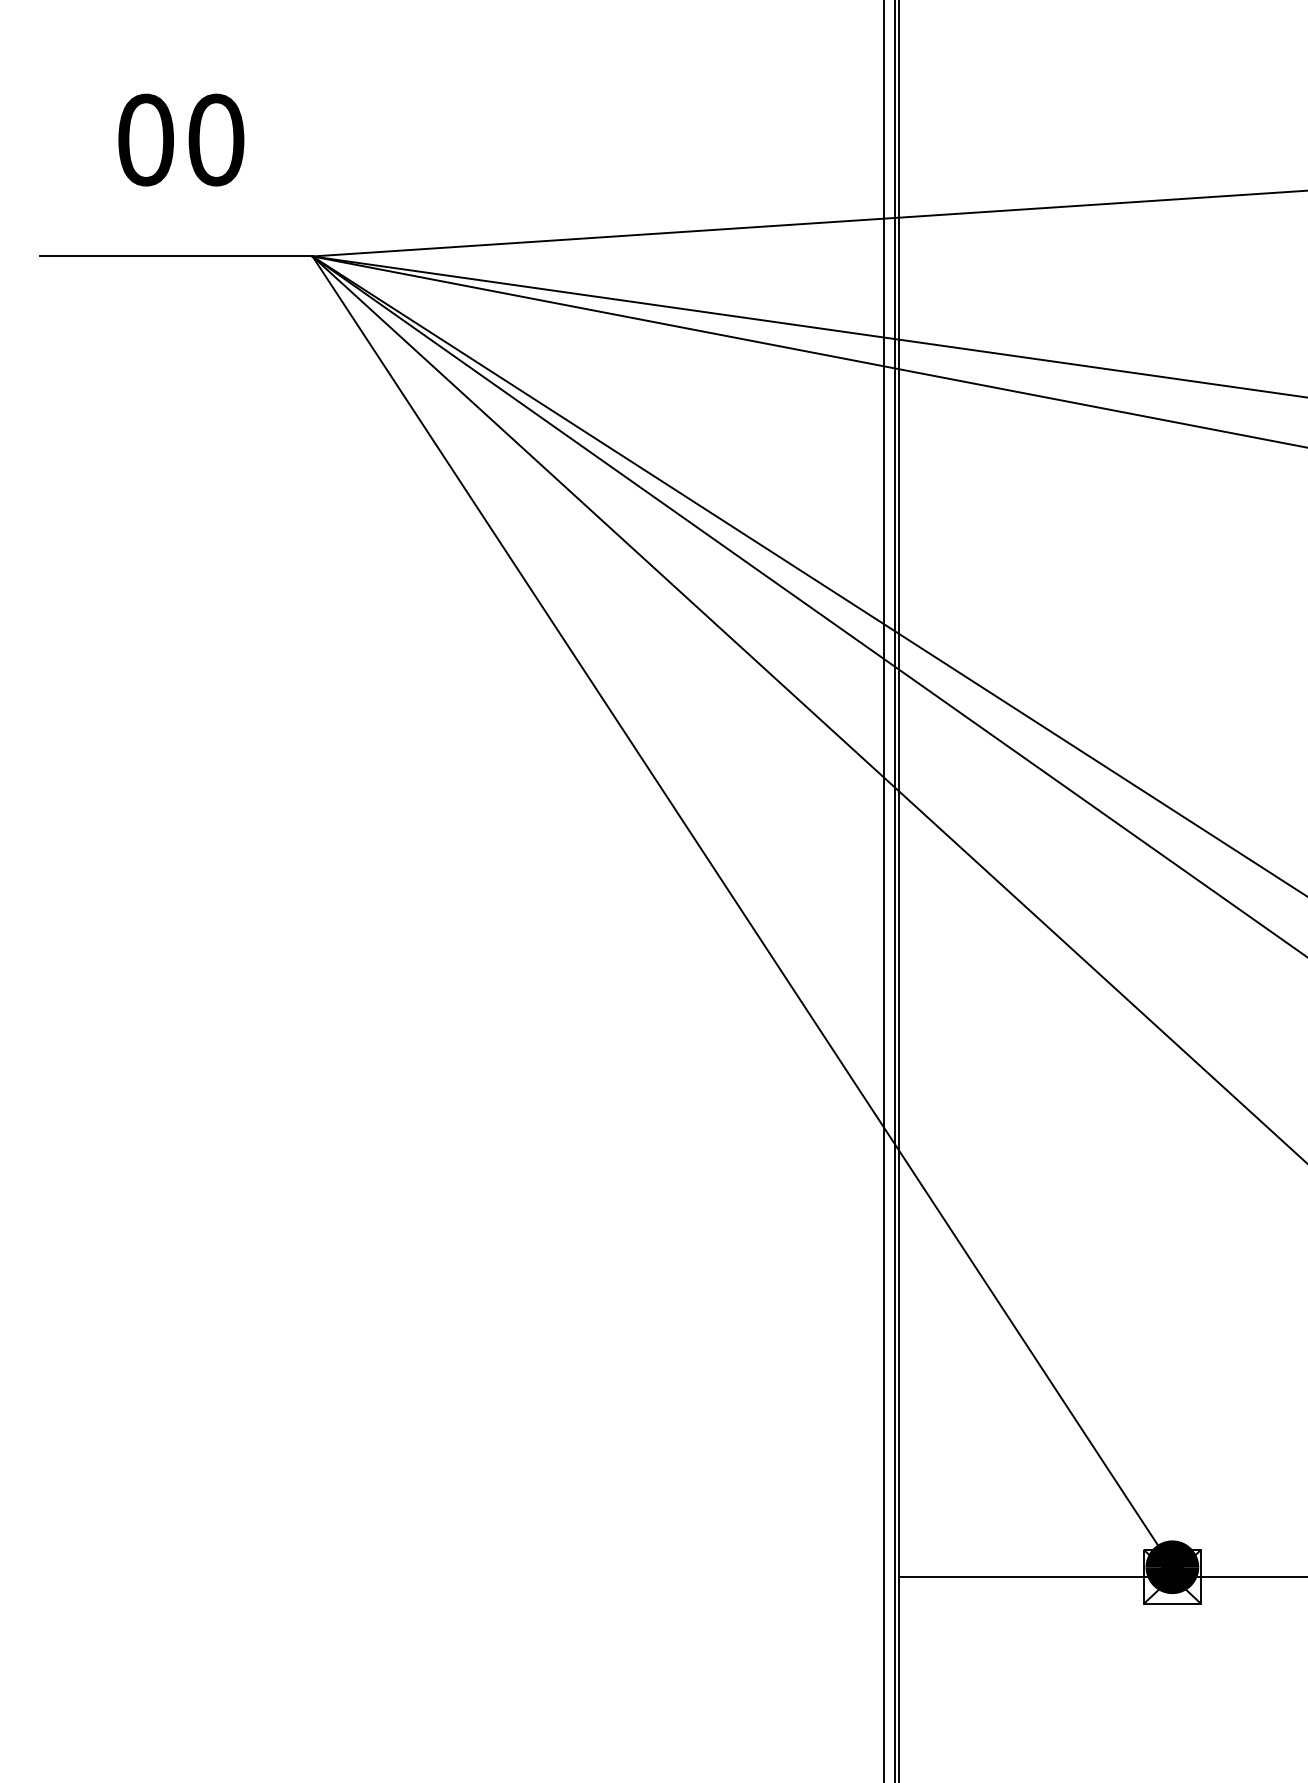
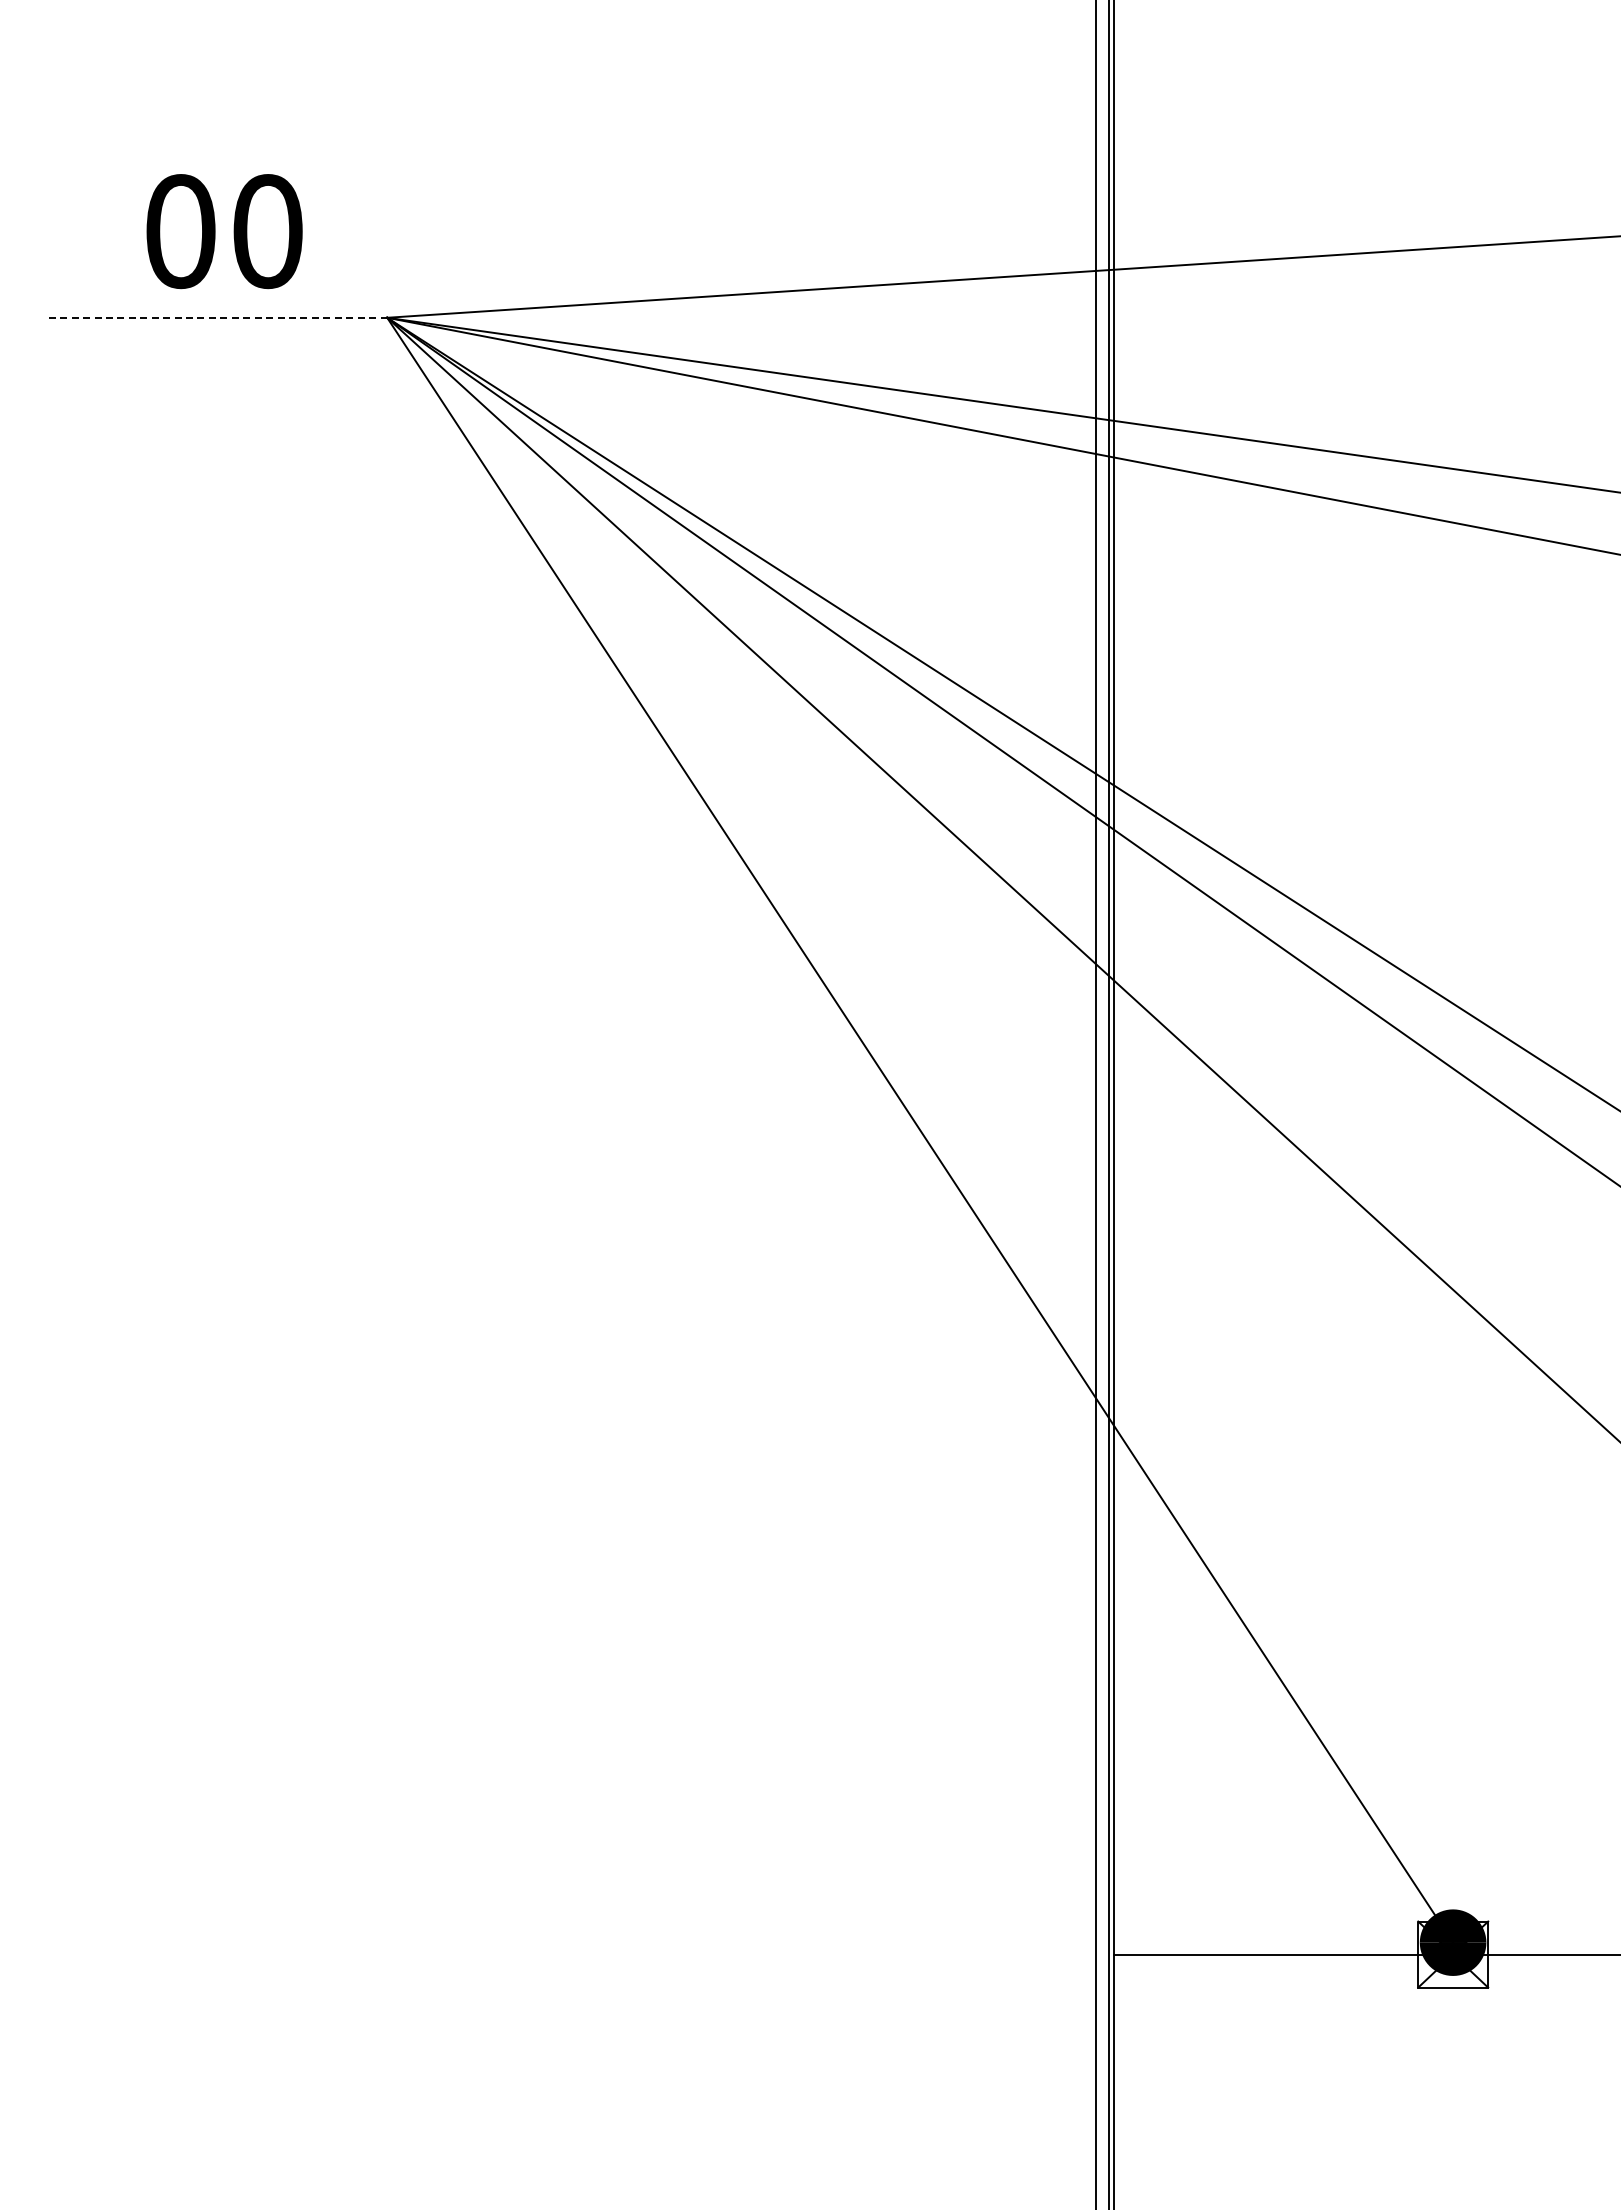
text: (181, 140) -> (224, 231), moved
line: (176, 256) -> (218, 317), solid -> dashed

